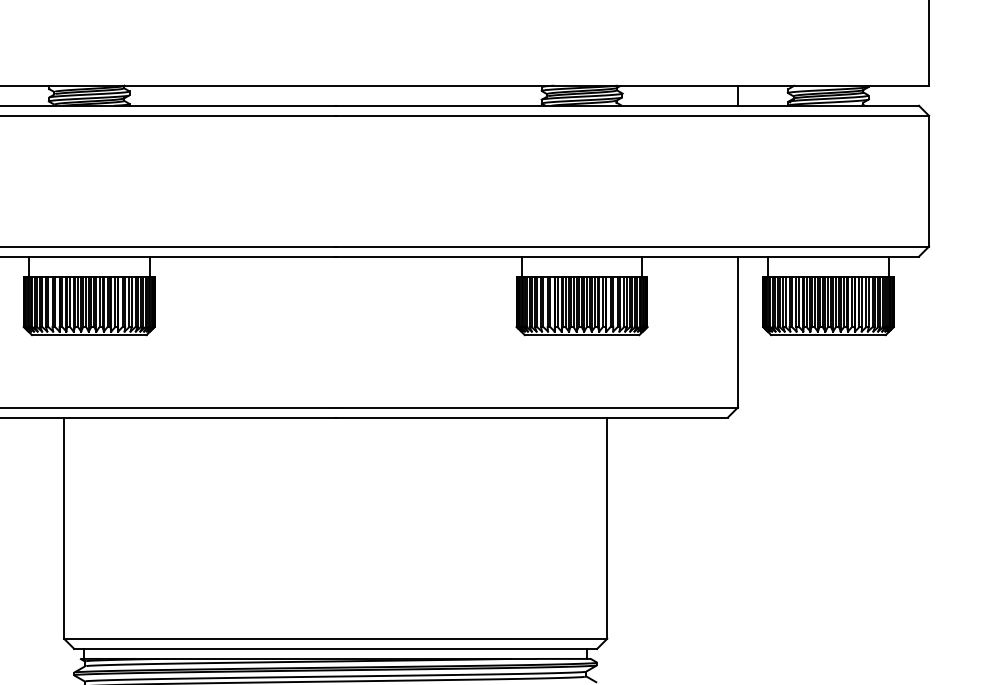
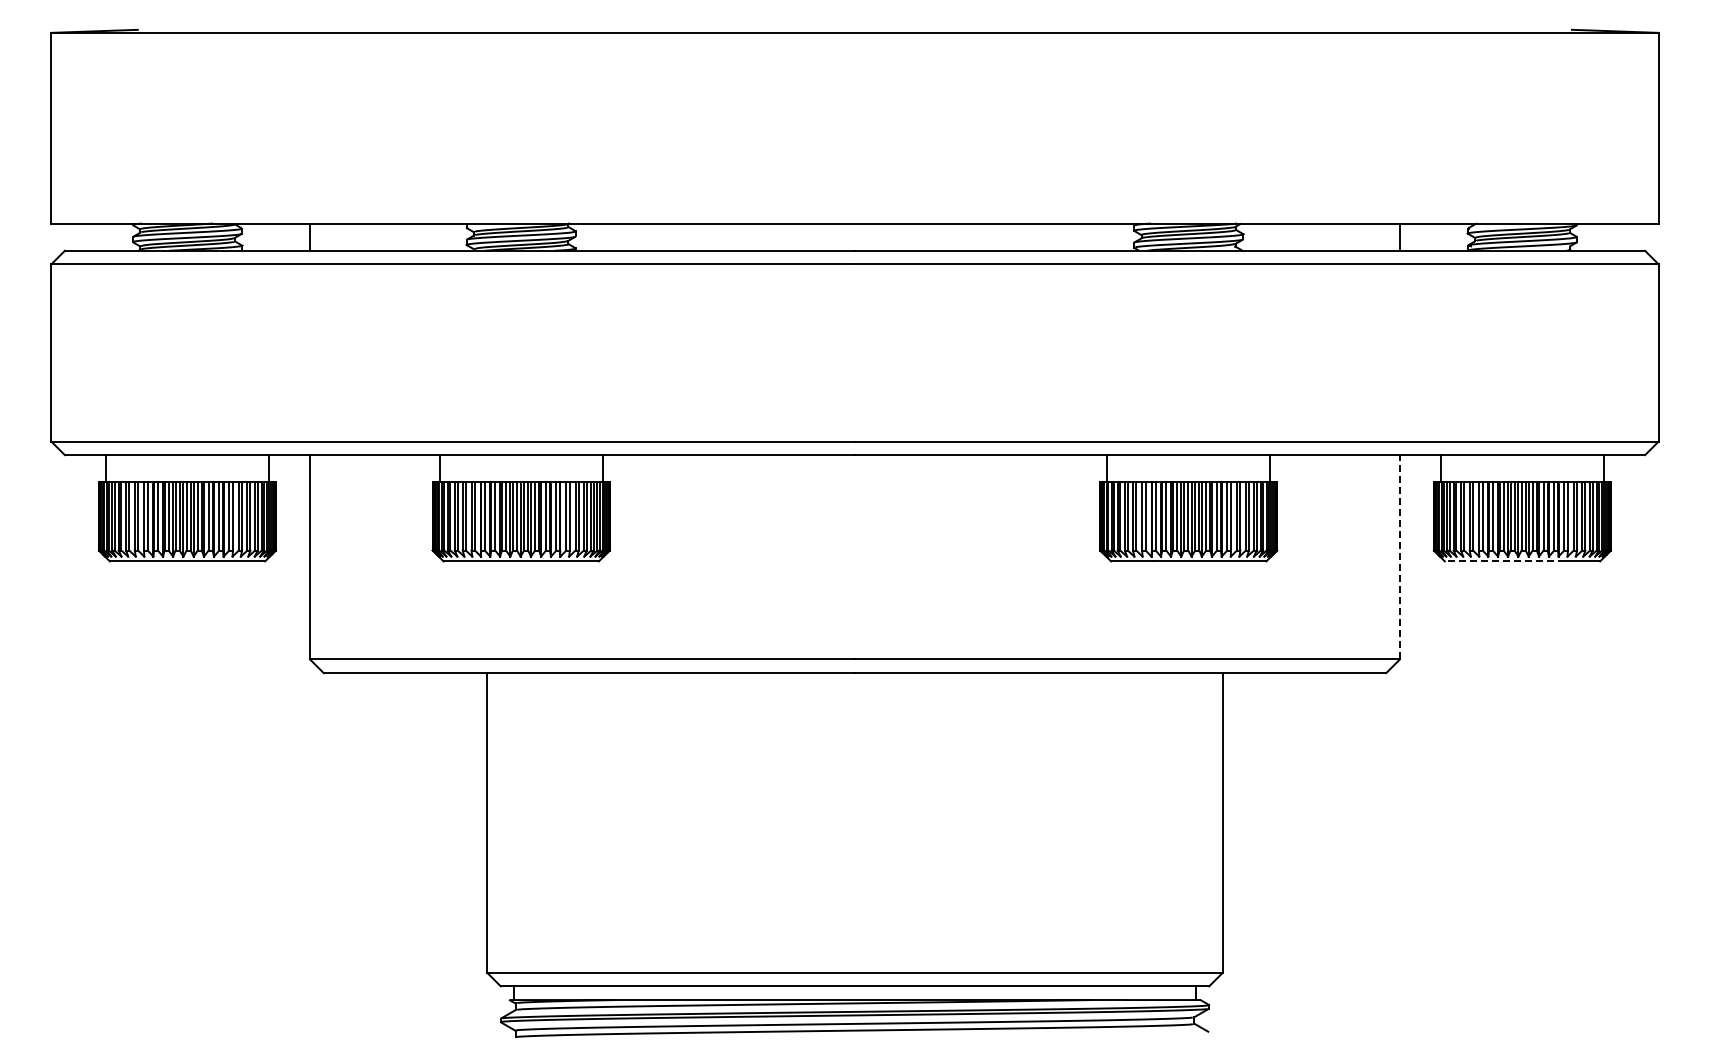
line: (737, 331) -> (1399, 556), solid -> dashed
line: (815, 335) -> (1504, 561), solid -> dashed

